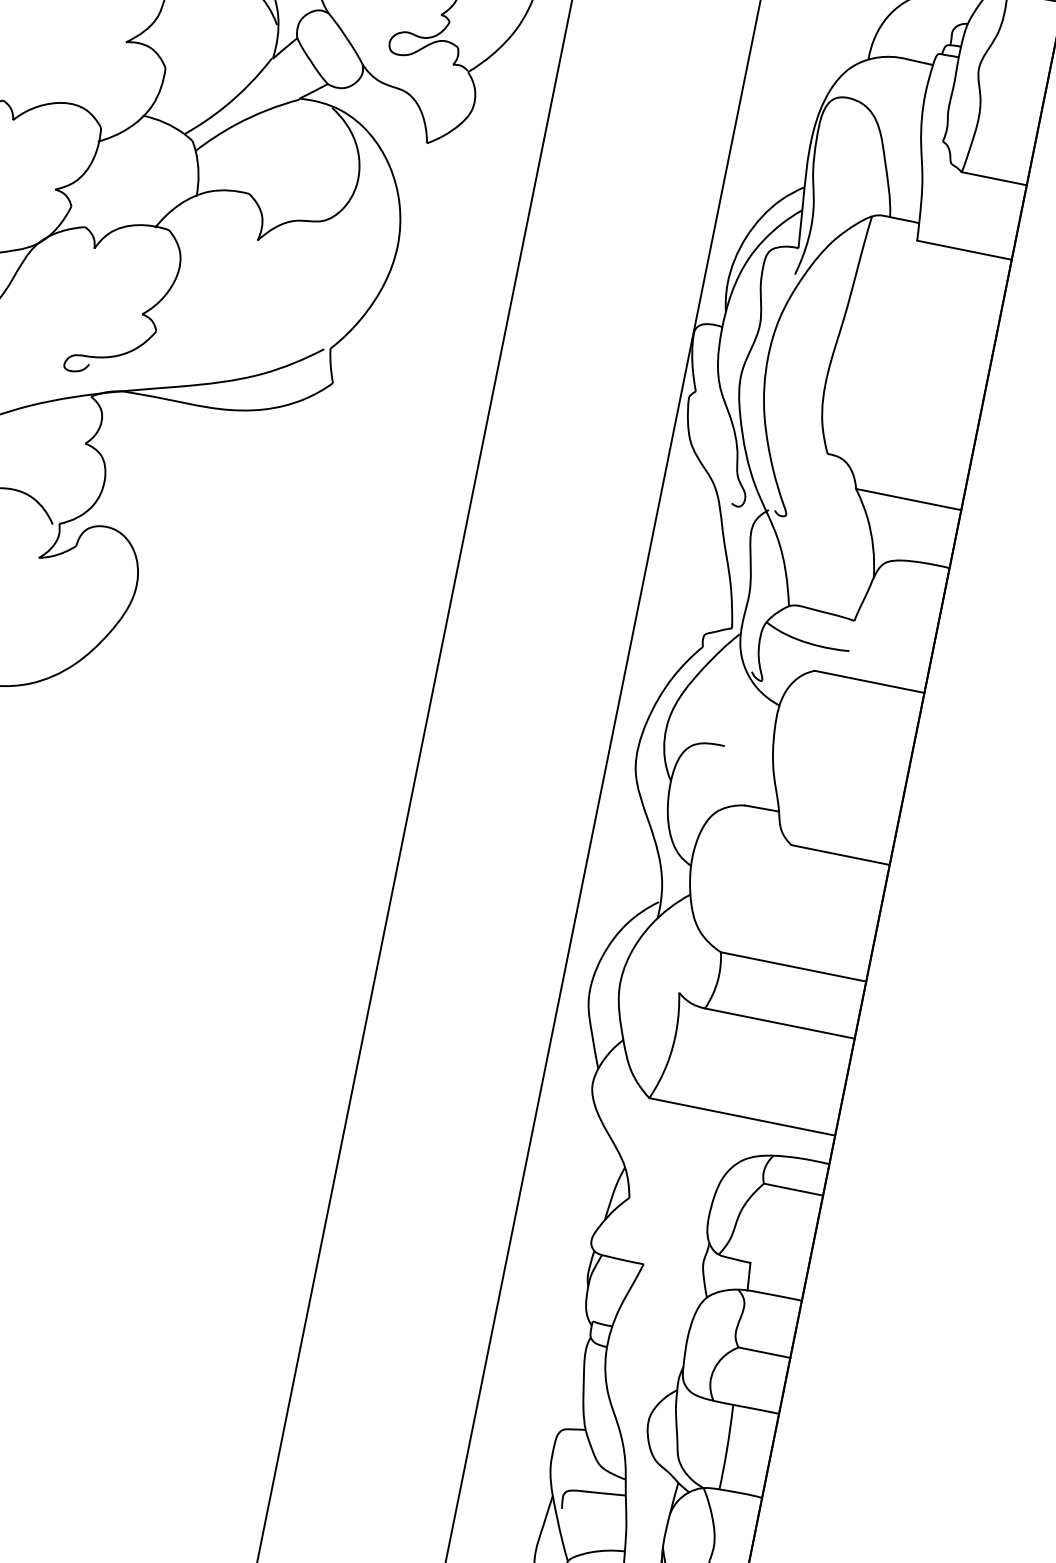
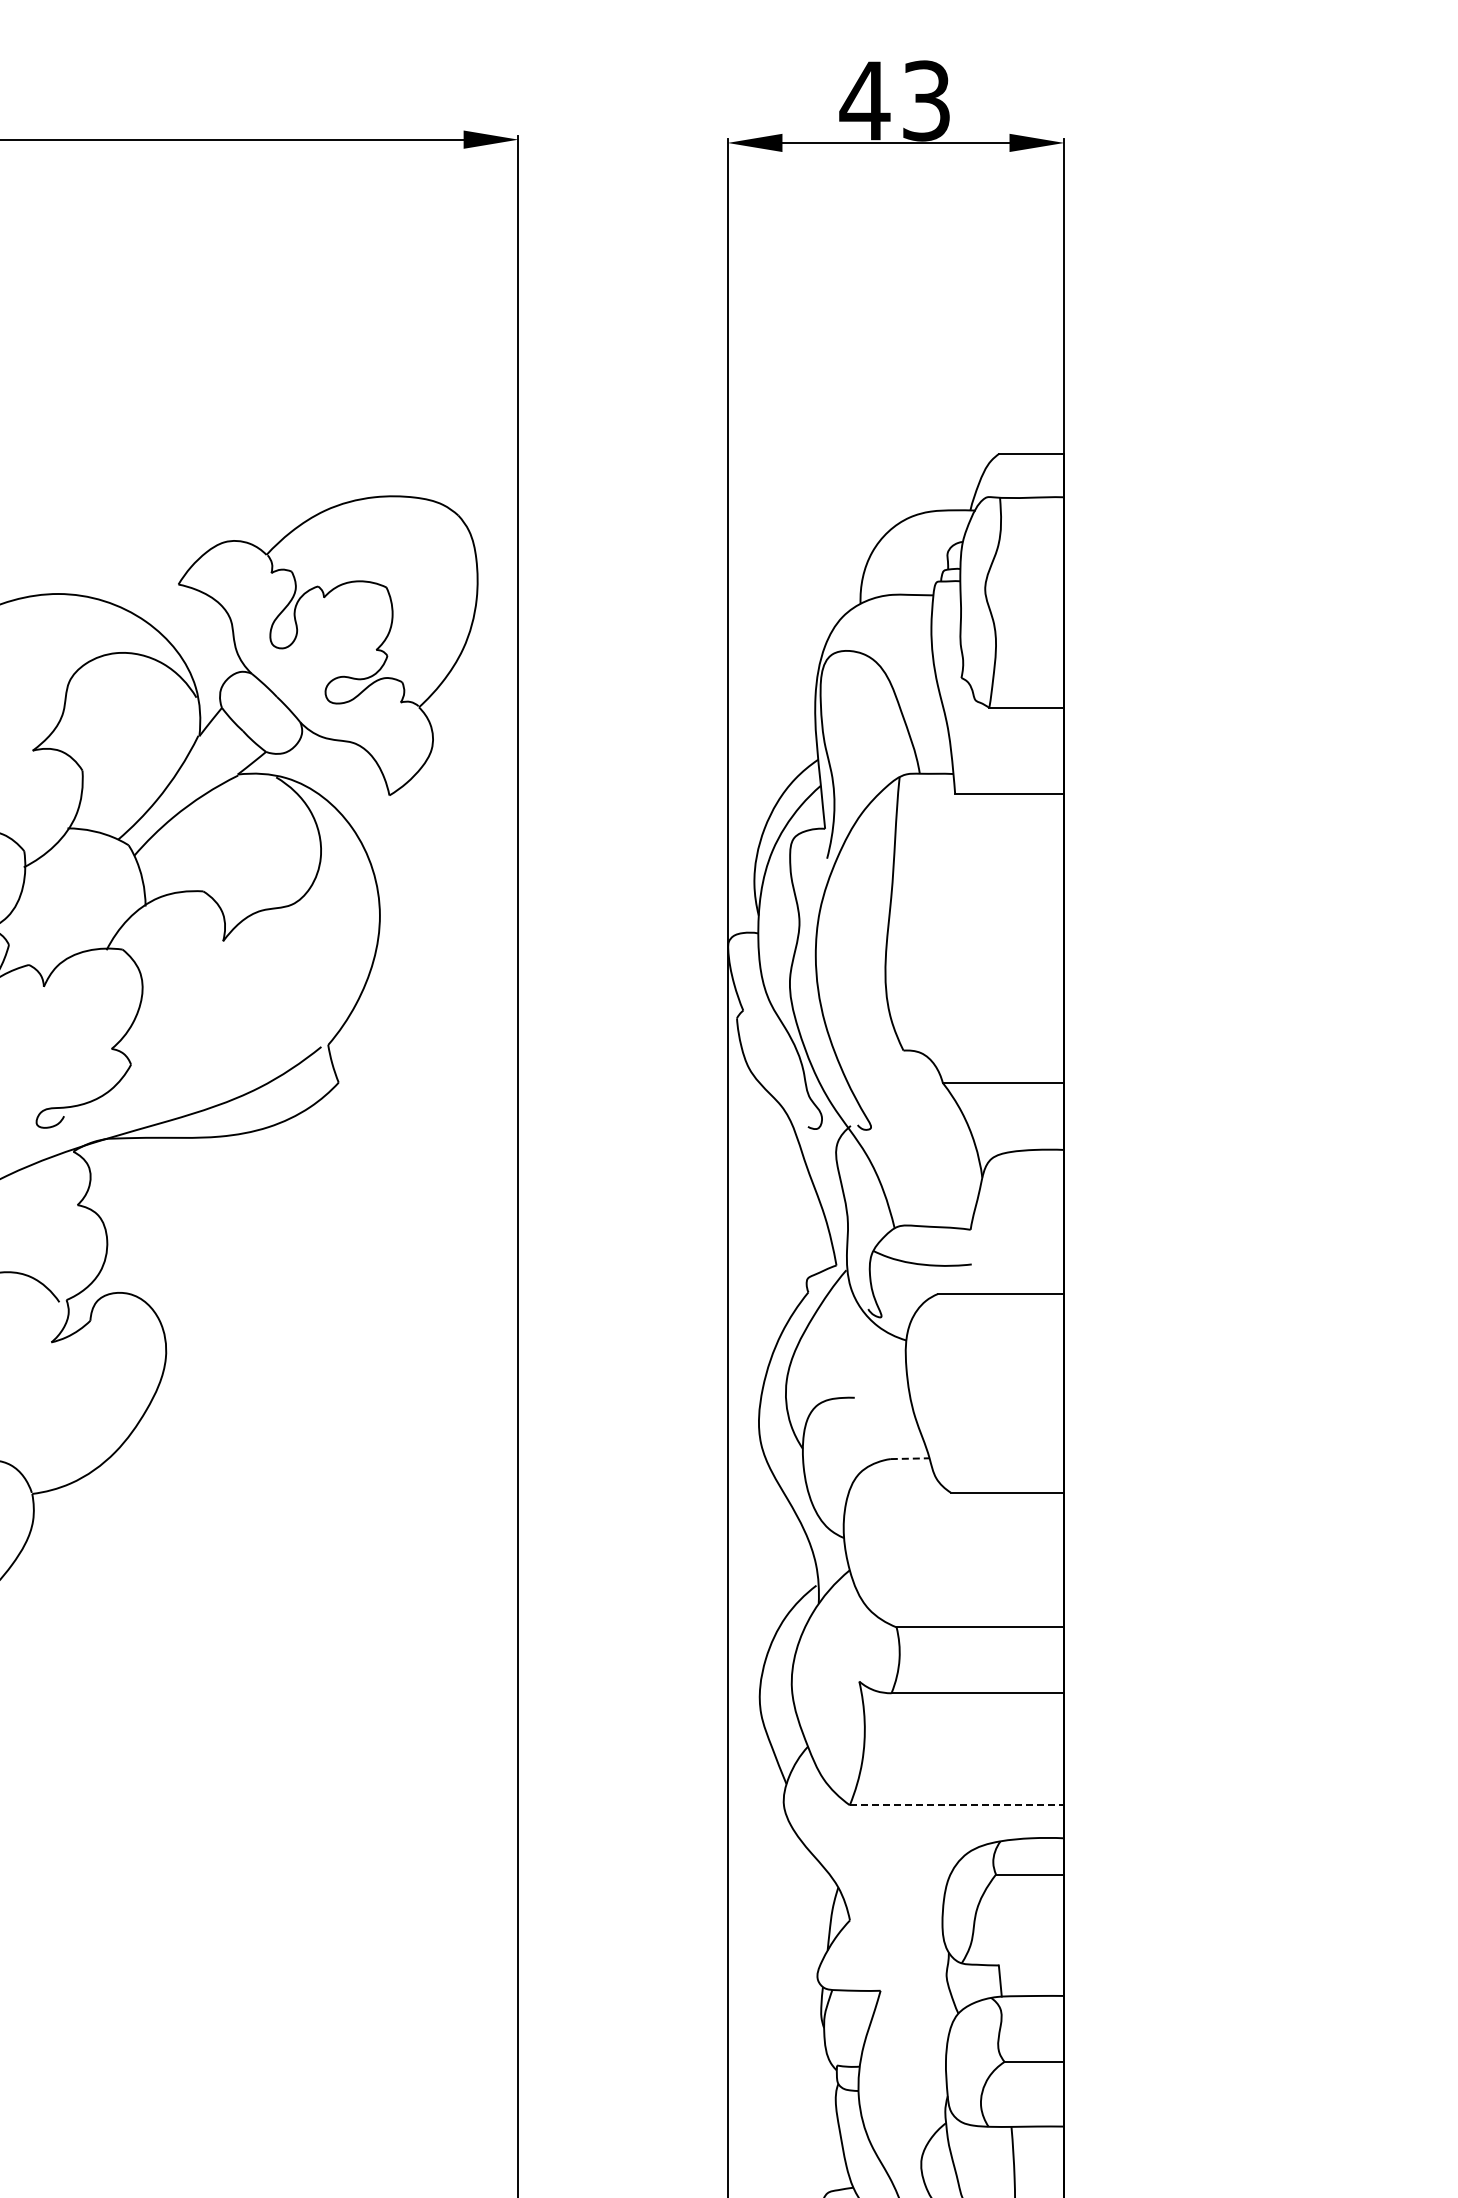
line: (762, 808) -> (910, 1458), solid -> dashed
line: (742, 1117) -> (957, 1805), solid -> dashed

